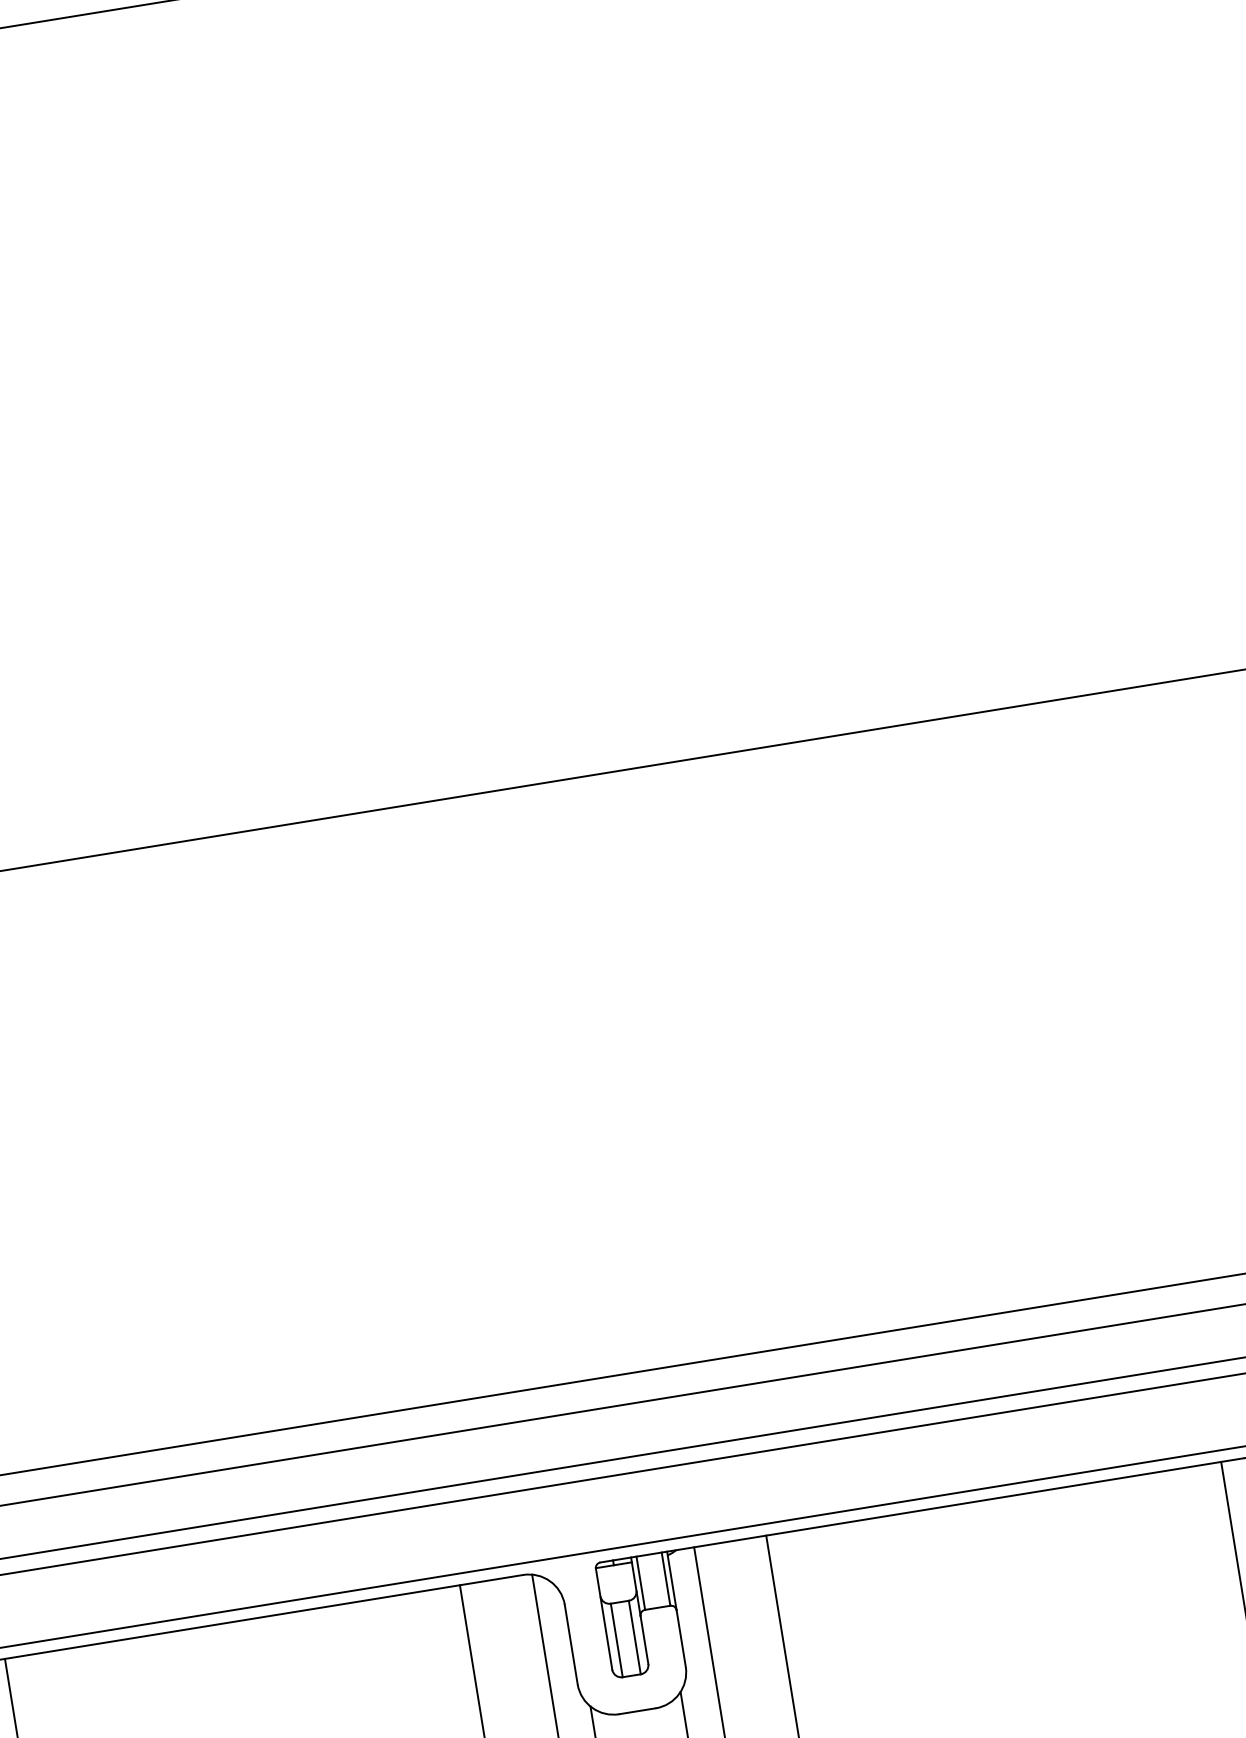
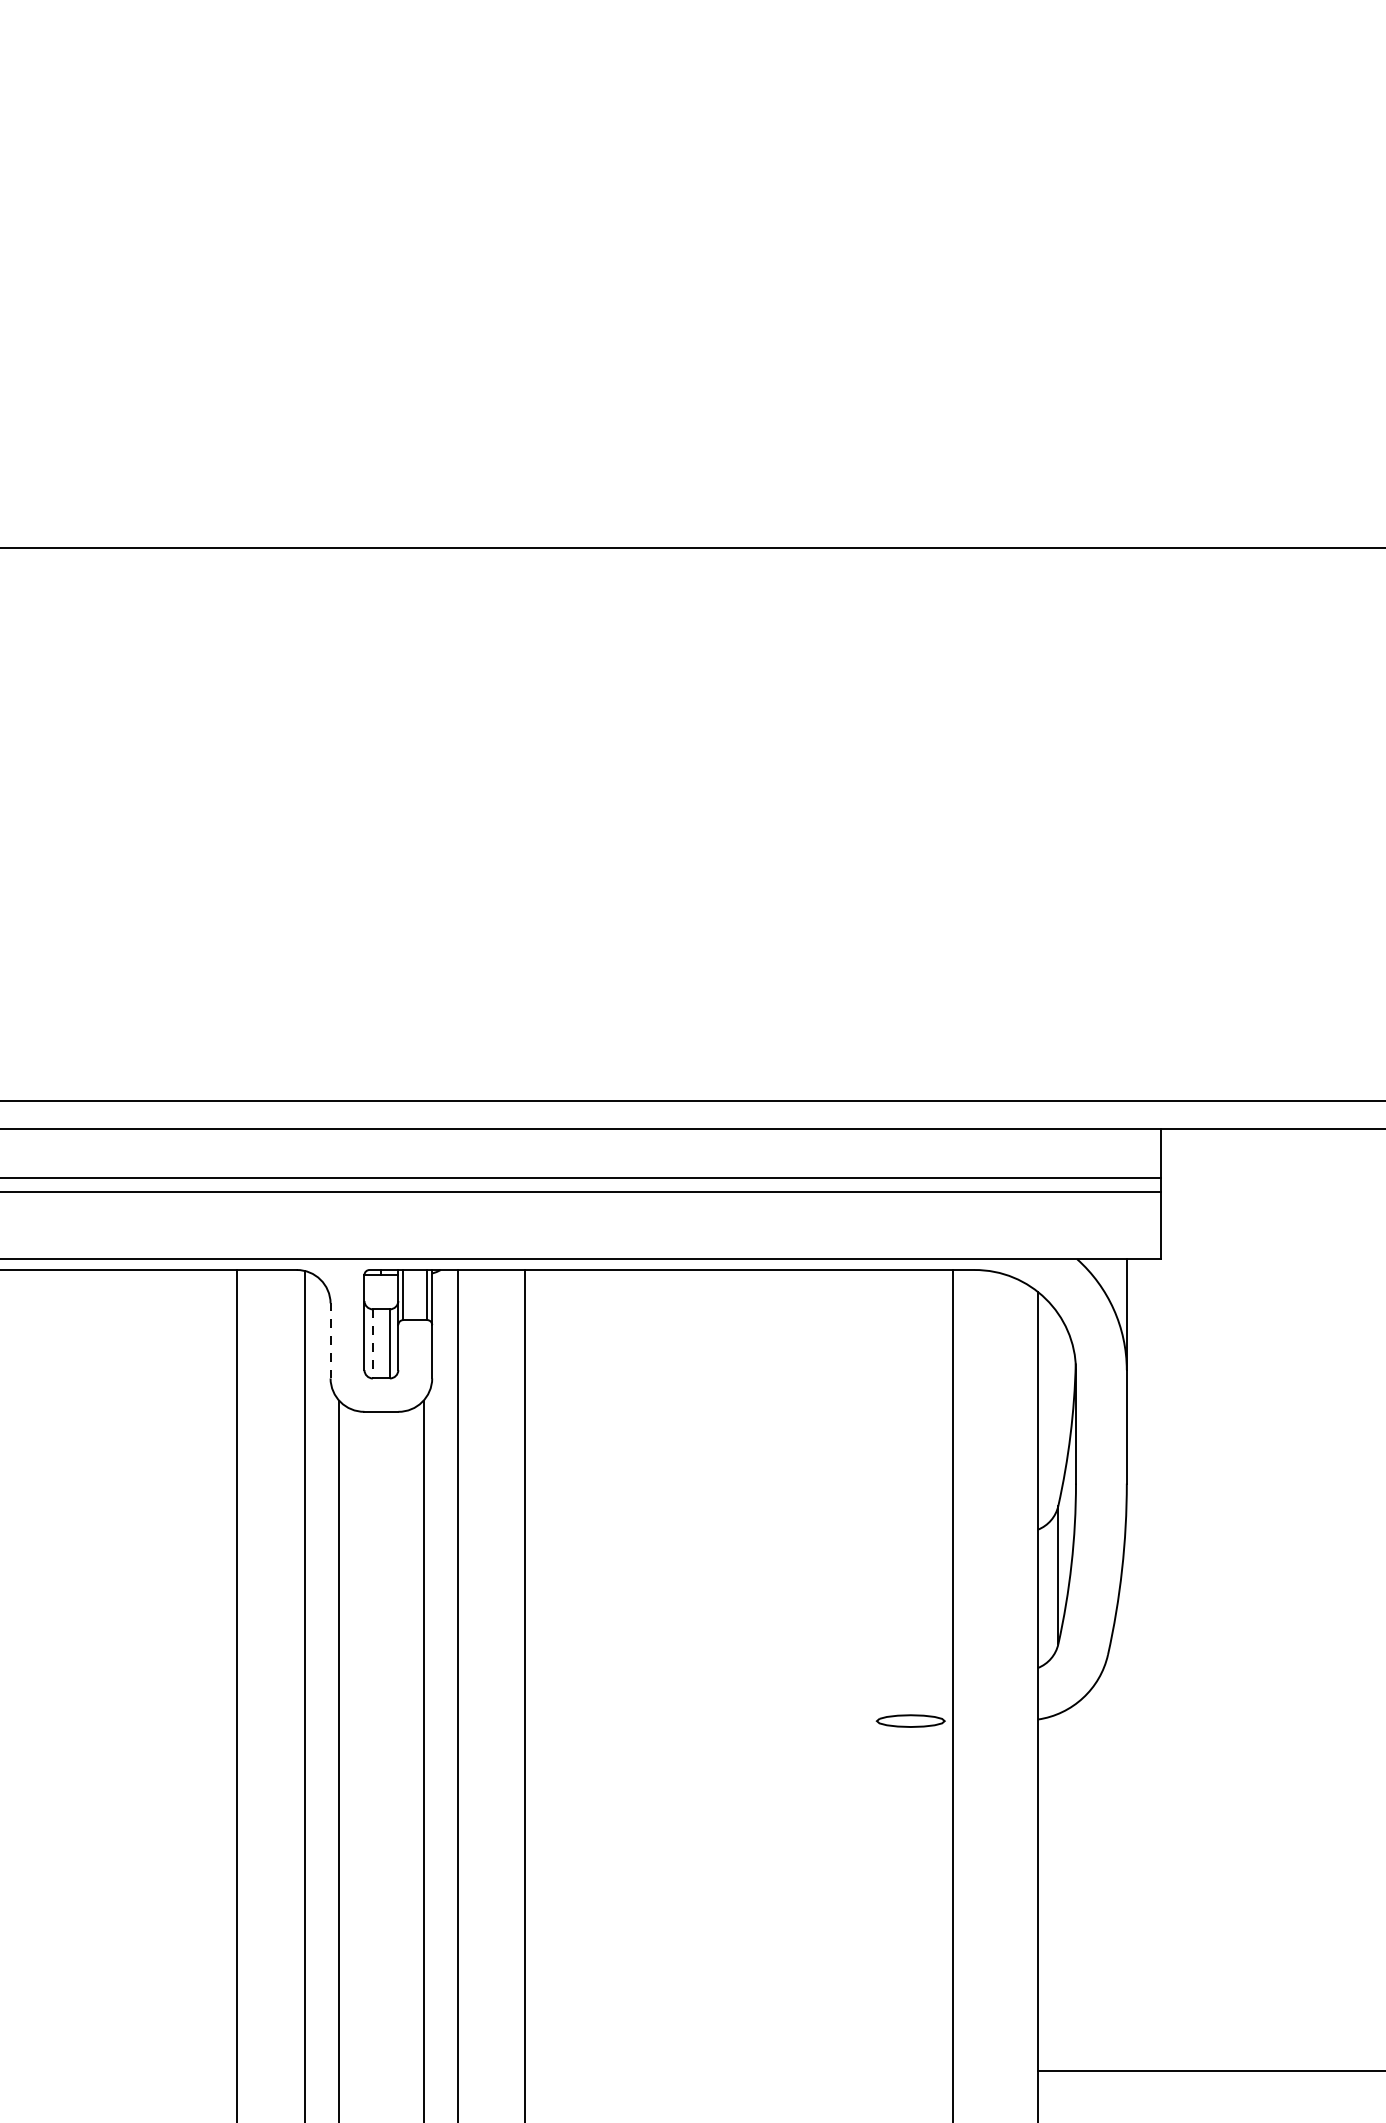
line: (616, 1640) -> (372, 1343), solid -> dashed
line: (571, 1644) -> (330, 1340), solid -> dashed

